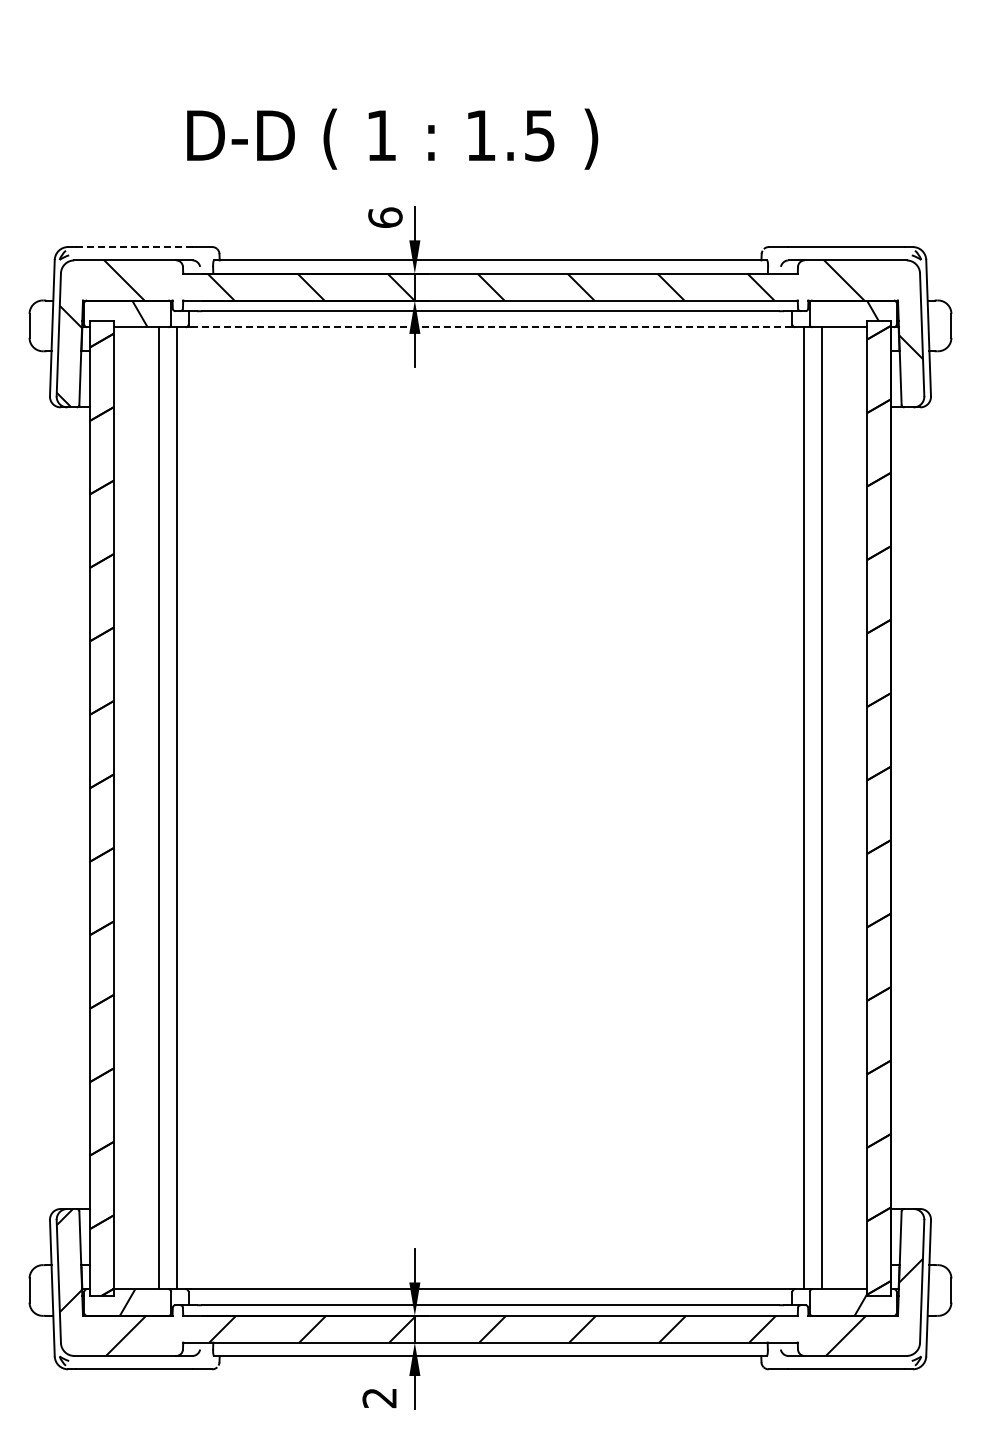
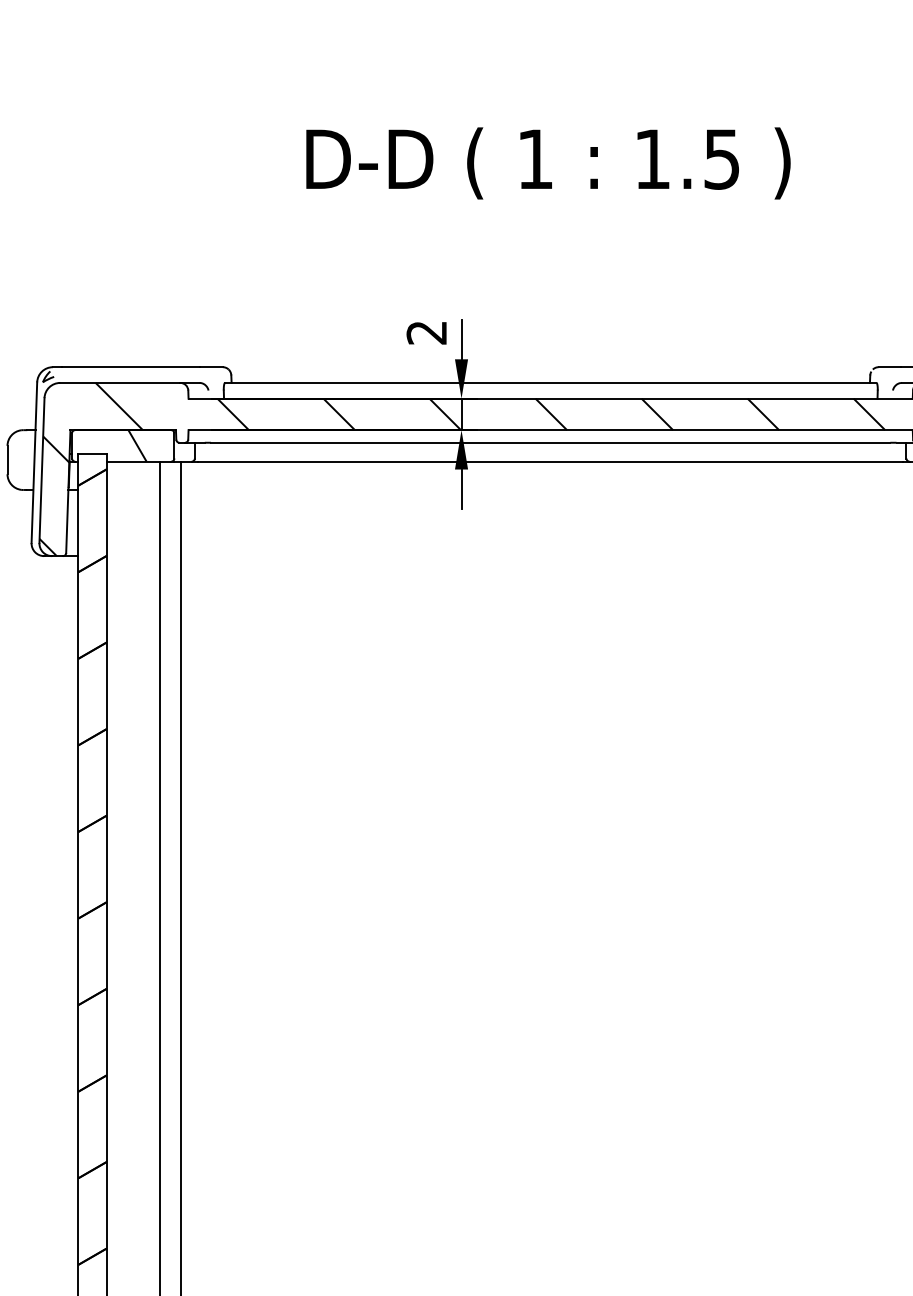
text: (392, 138) -> (548, 162), moved
text: (385, 217) -> (426, 332), 6 -> 2
line: (134, 247) -> (131, 367), dashed -> solid
line: (490, 327) -> (550, 461), dashed -> solid

